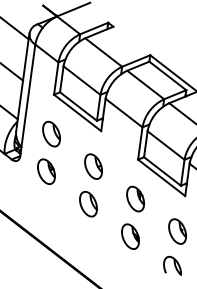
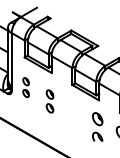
part: (47, 152) -> (25, 87), size x0.6
part: (90, 185) -> (49, 101), size x0.7
part: (132, 218) -> (73, 115), removed

